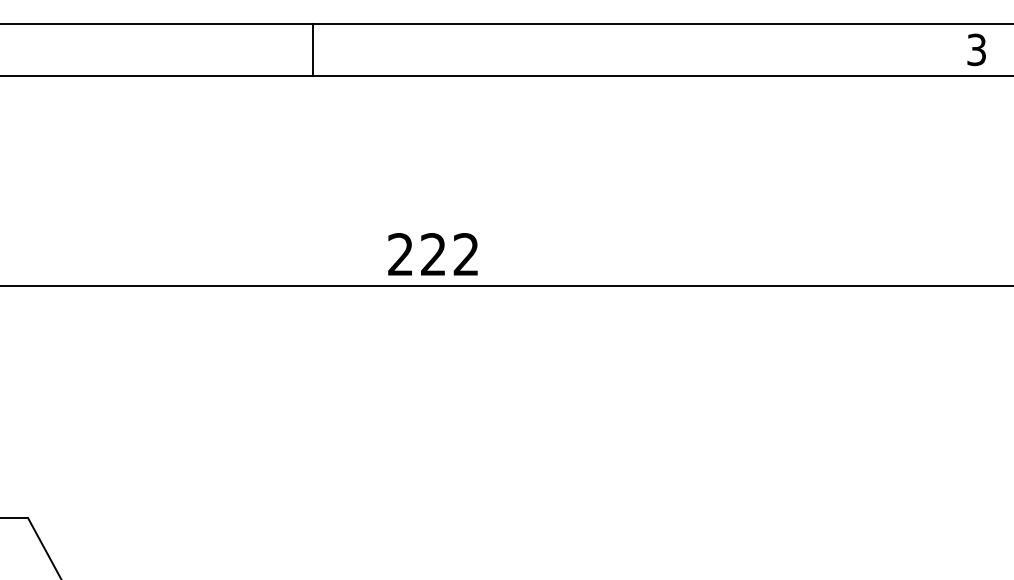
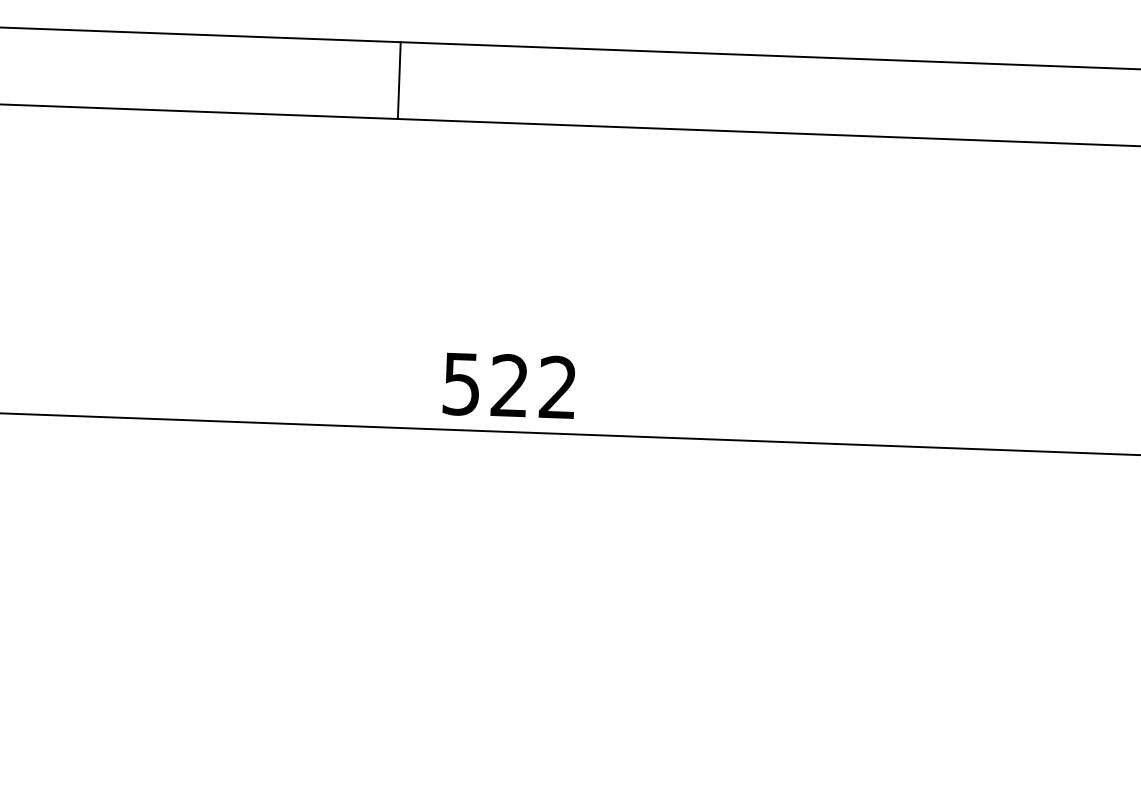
line: (312, 49) -> (398, 79), moved
text: (400, 254) -> (461, 383), 222 -> 522

